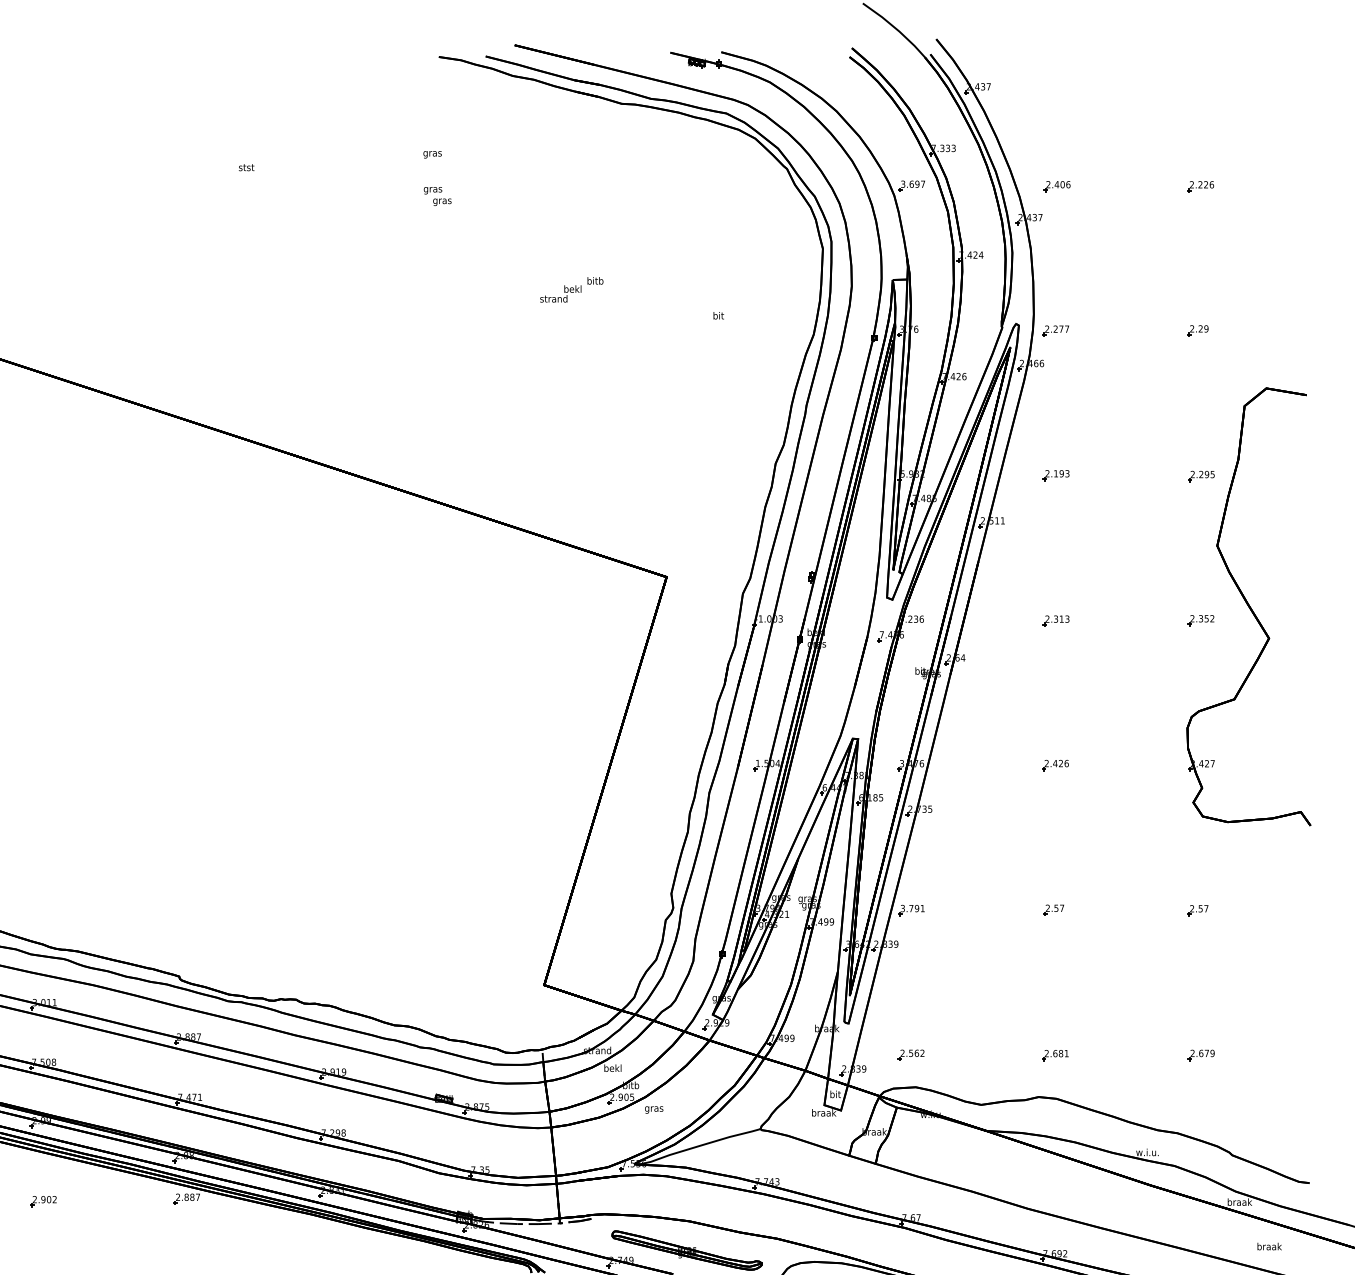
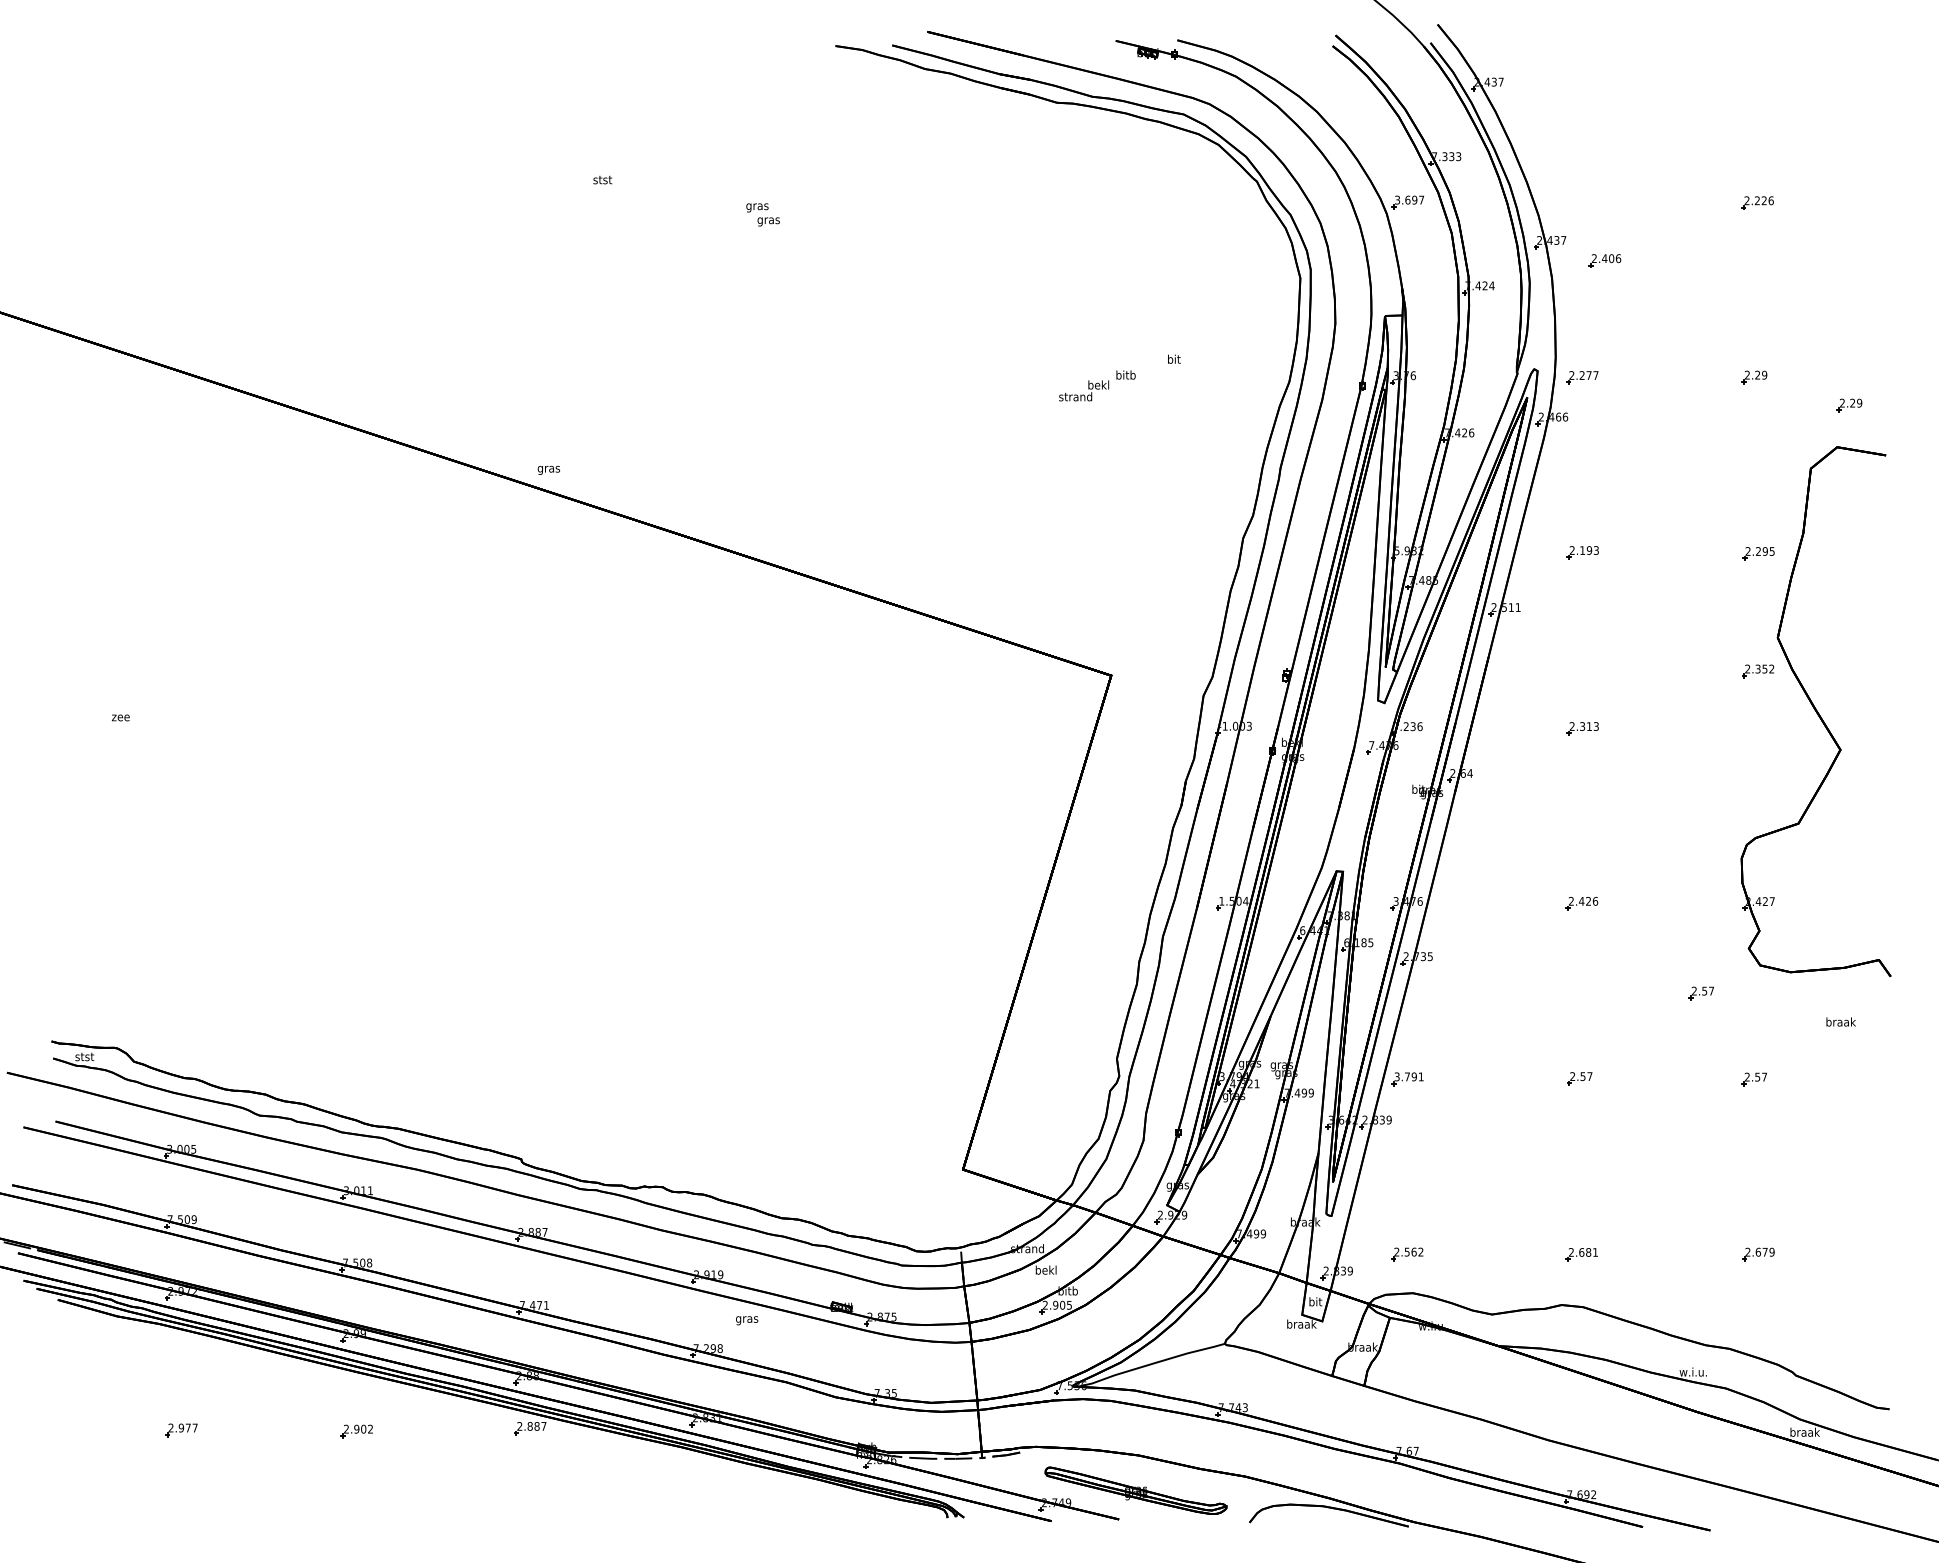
text: (432, 154) -> (548, 469), moved
part: (1056, 186) -> (1604, 260), moved
text: (437, 196) -> (762, 214), moved
text: (571, 289) -> (1097, 385), moved
part: (1276, 353) -> (1849, 405), added
part: (1201, 620) -> (1758, 671), moved
part: (1153, 839) -> (1700, 993), added
text: (654, 1109) -> (747, 1320), moved
text: (1269, 1246) -> (1840, 1021), moved

